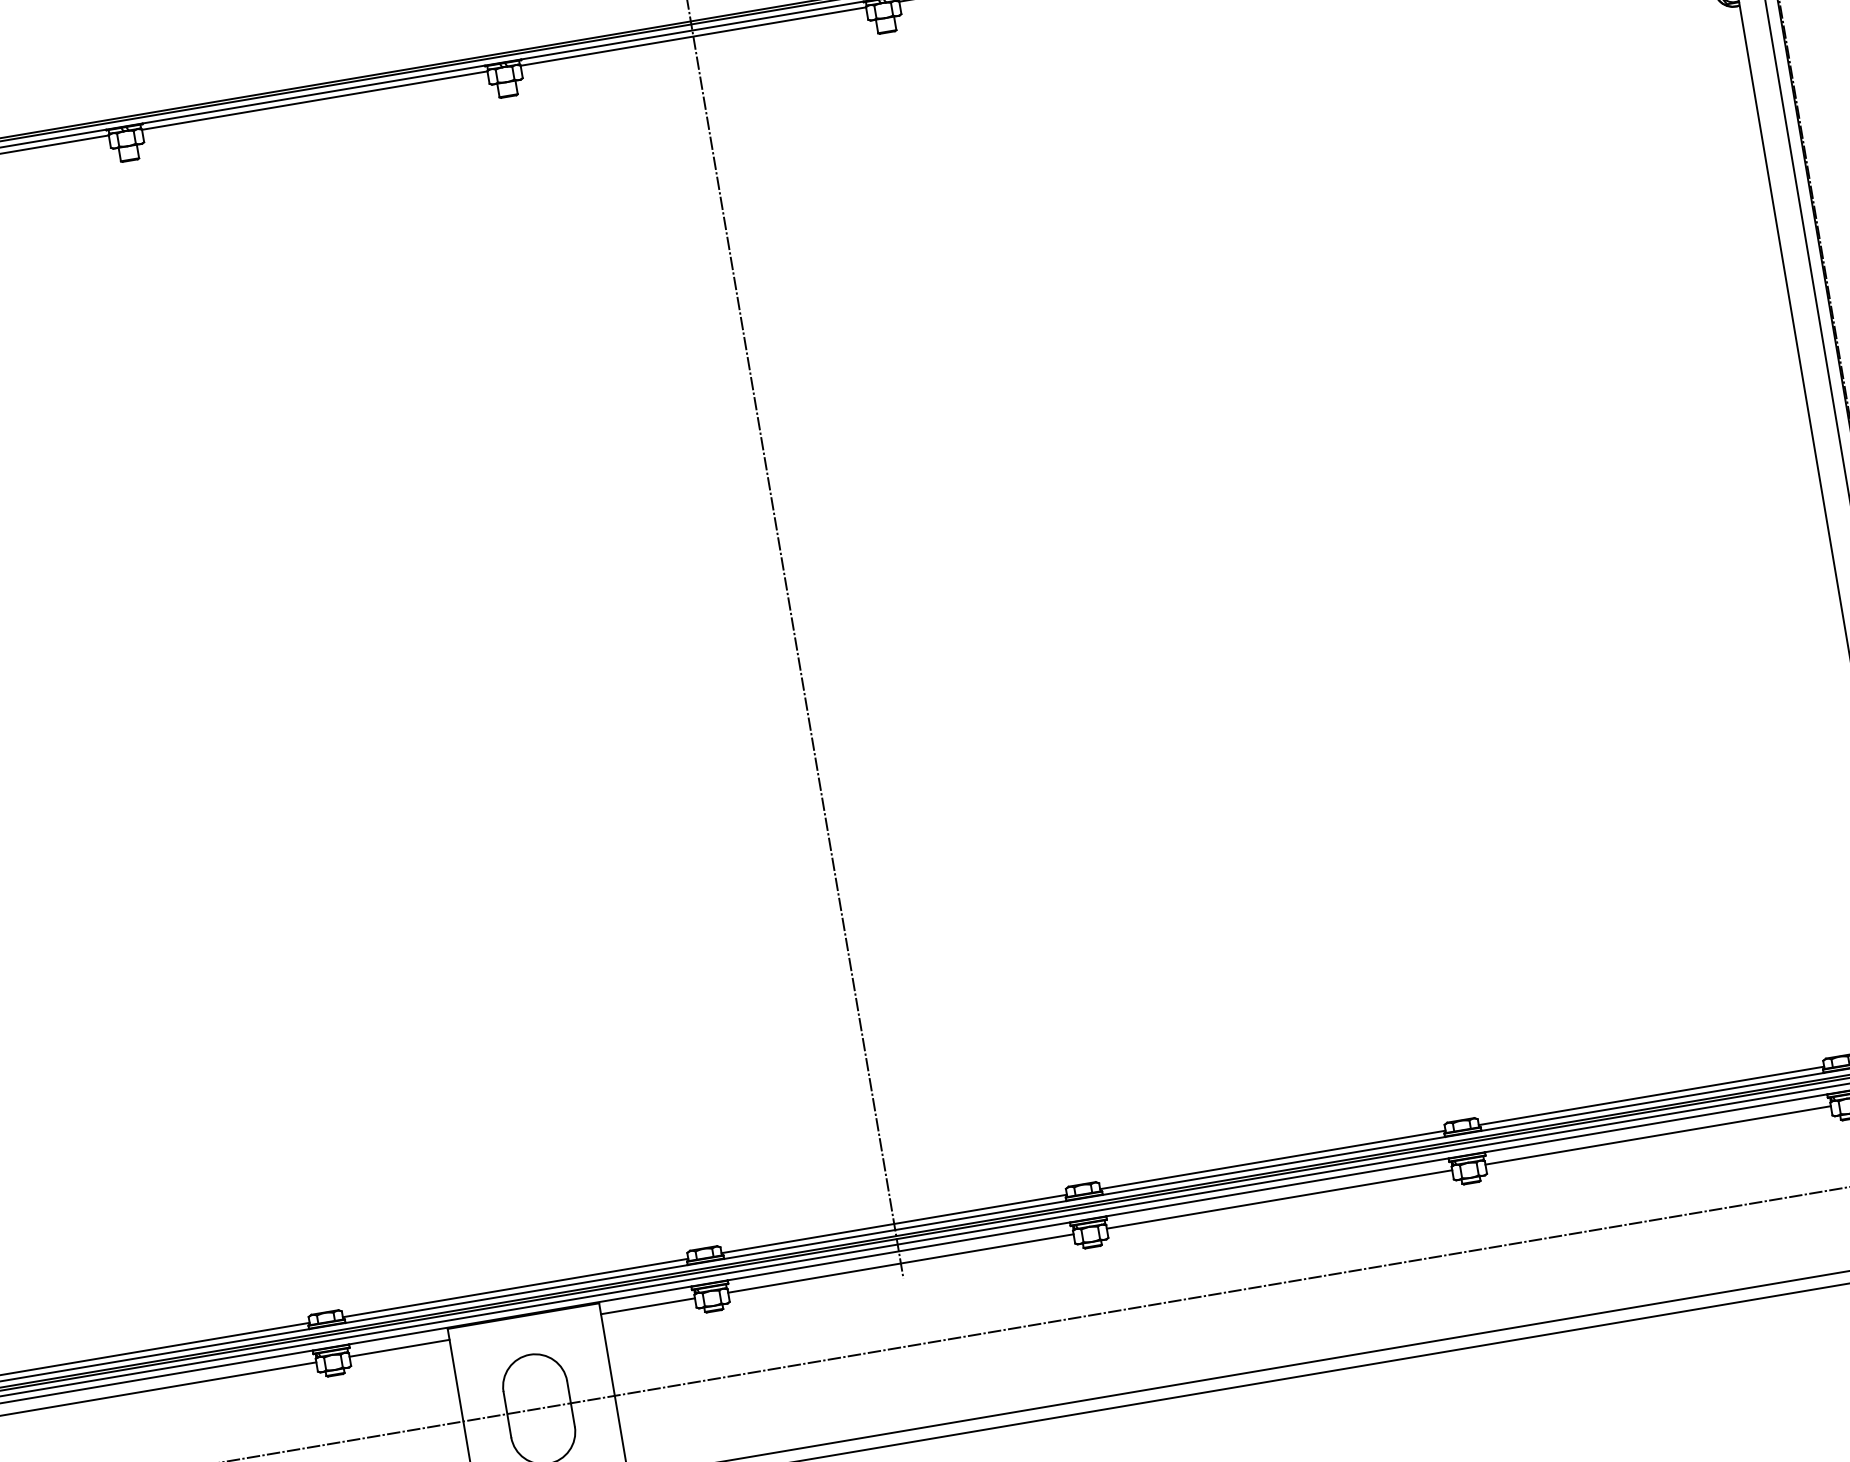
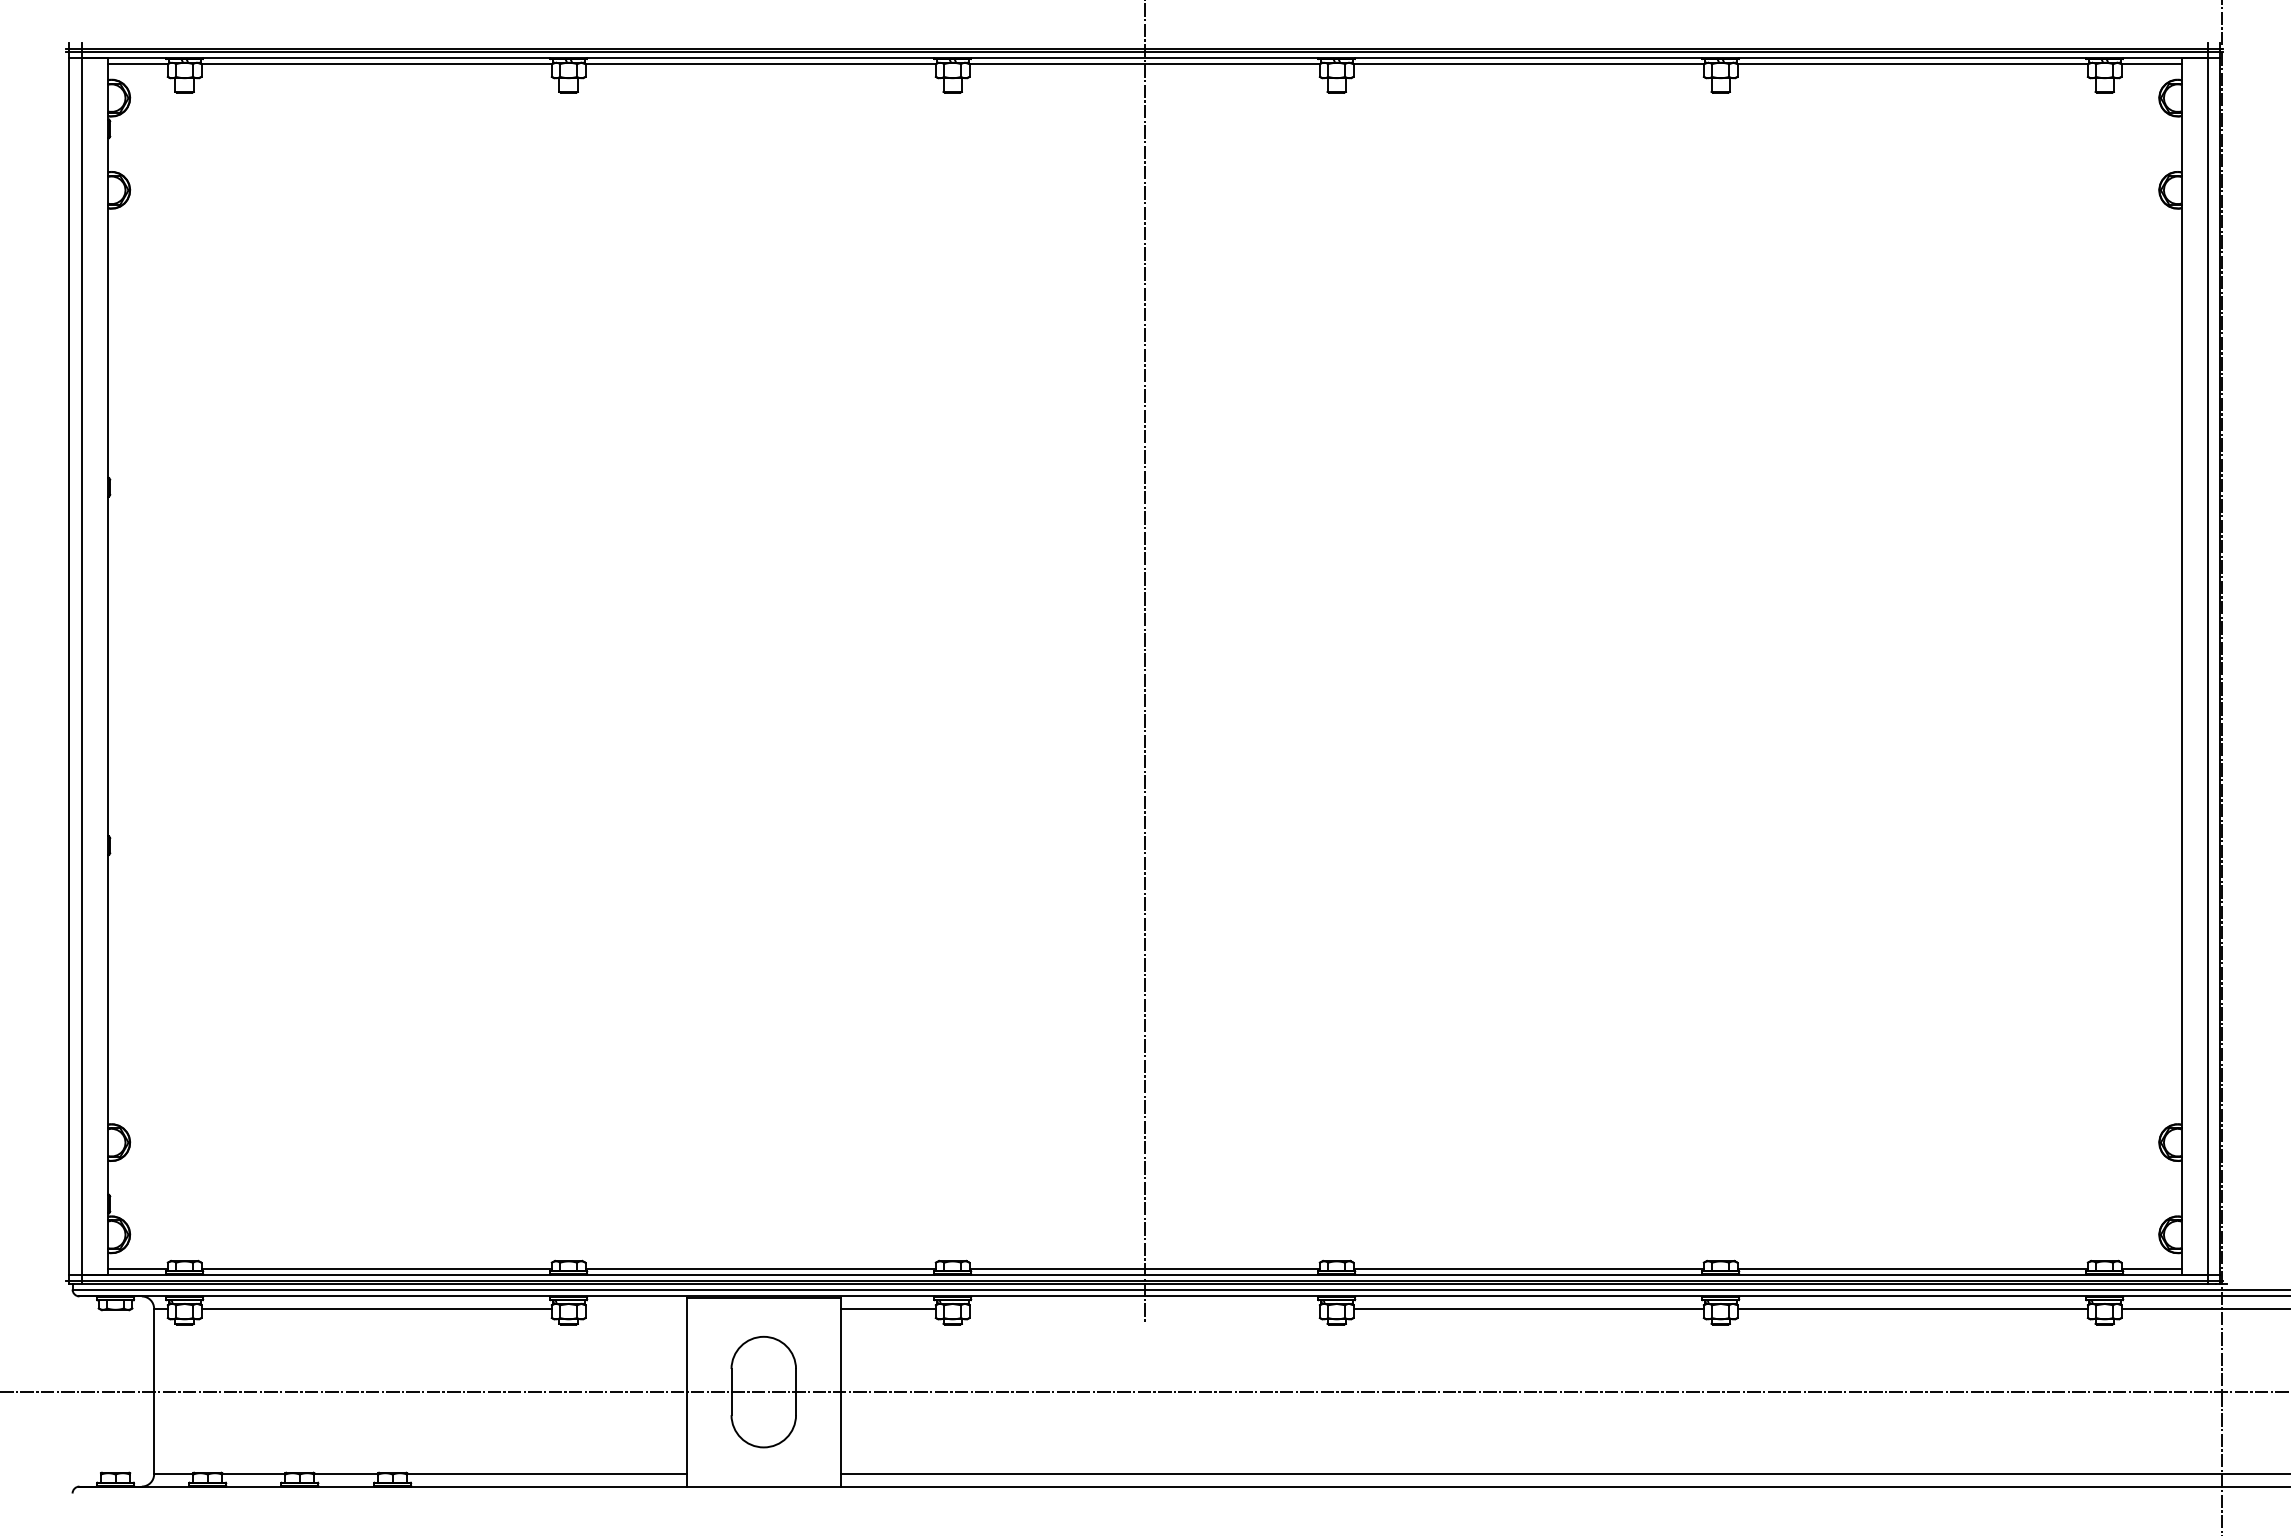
line: (900, 1263) -> (1144, 1308), removed
line: (398, 1348) -> (635, 1308), removed

